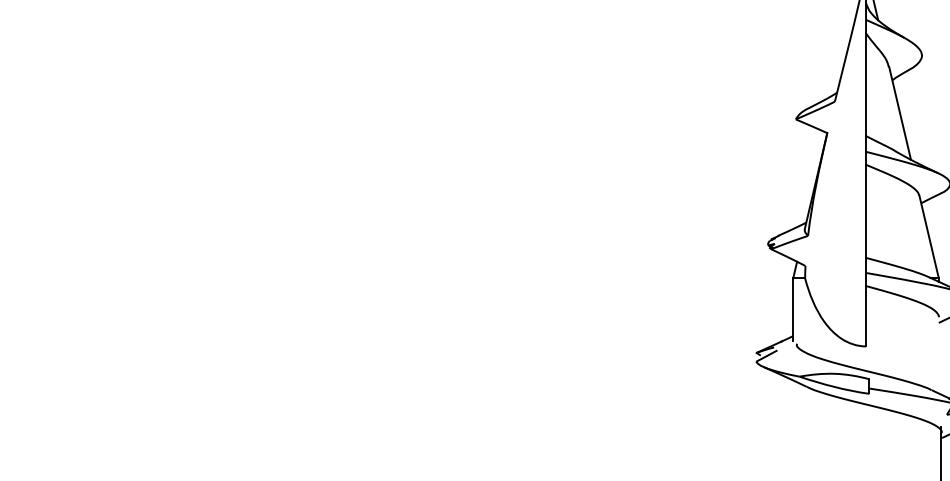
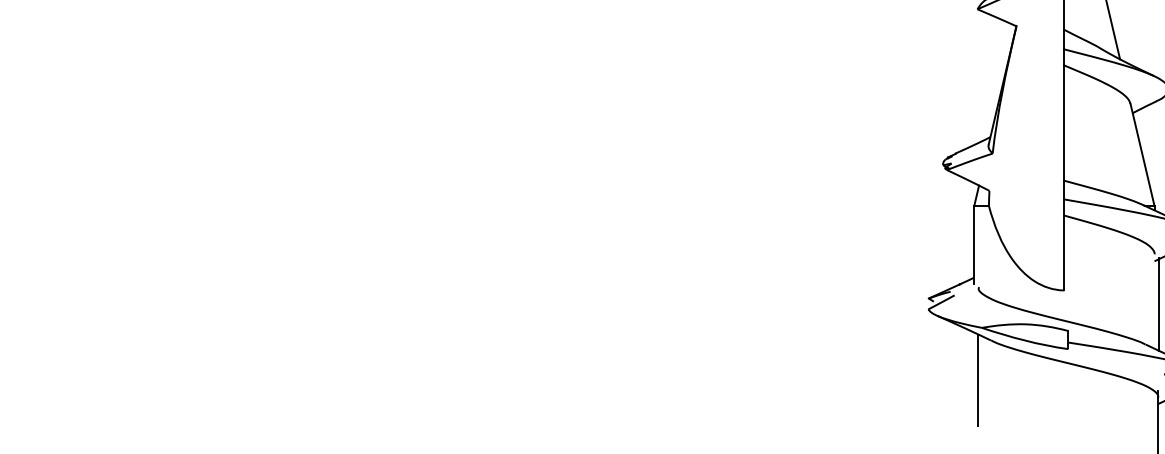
line: (942, 357) -> (1159, 304), added
line: (796, 418) -> (978, 379), added

